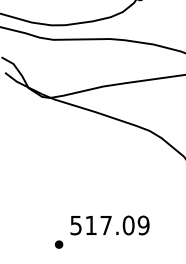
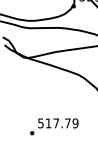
text: (127, 225) -> (67, 123), 517.09 -> 517.79

